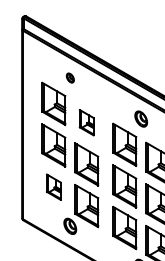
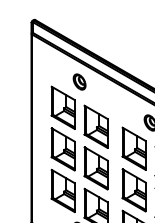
part: (70, 77) -> (79, 81), size x1.67
part: (86, 122) -> (95, 126), size x1.67
part: (53, 187) -> (62, 191), size x1.67

